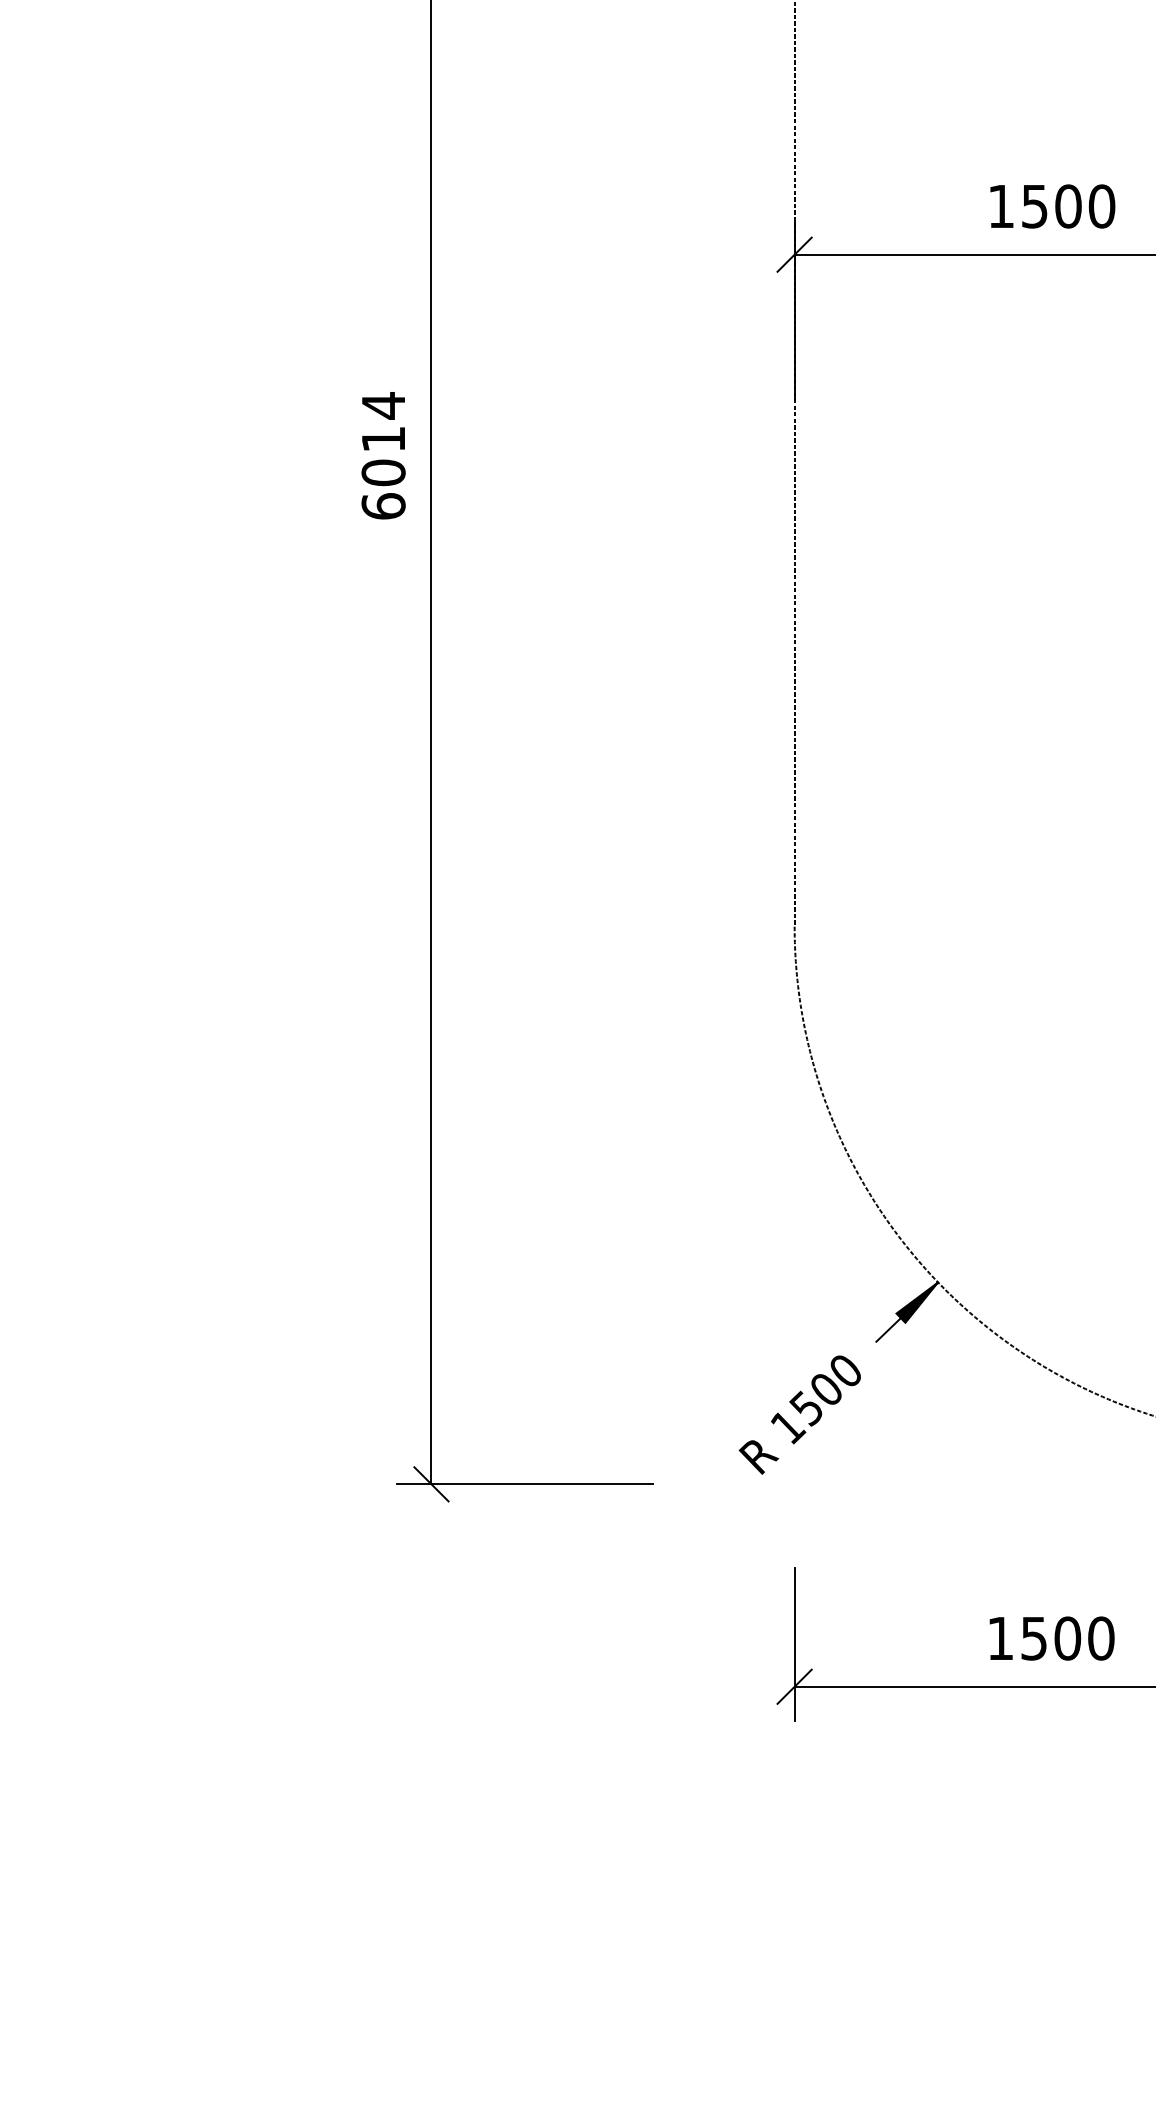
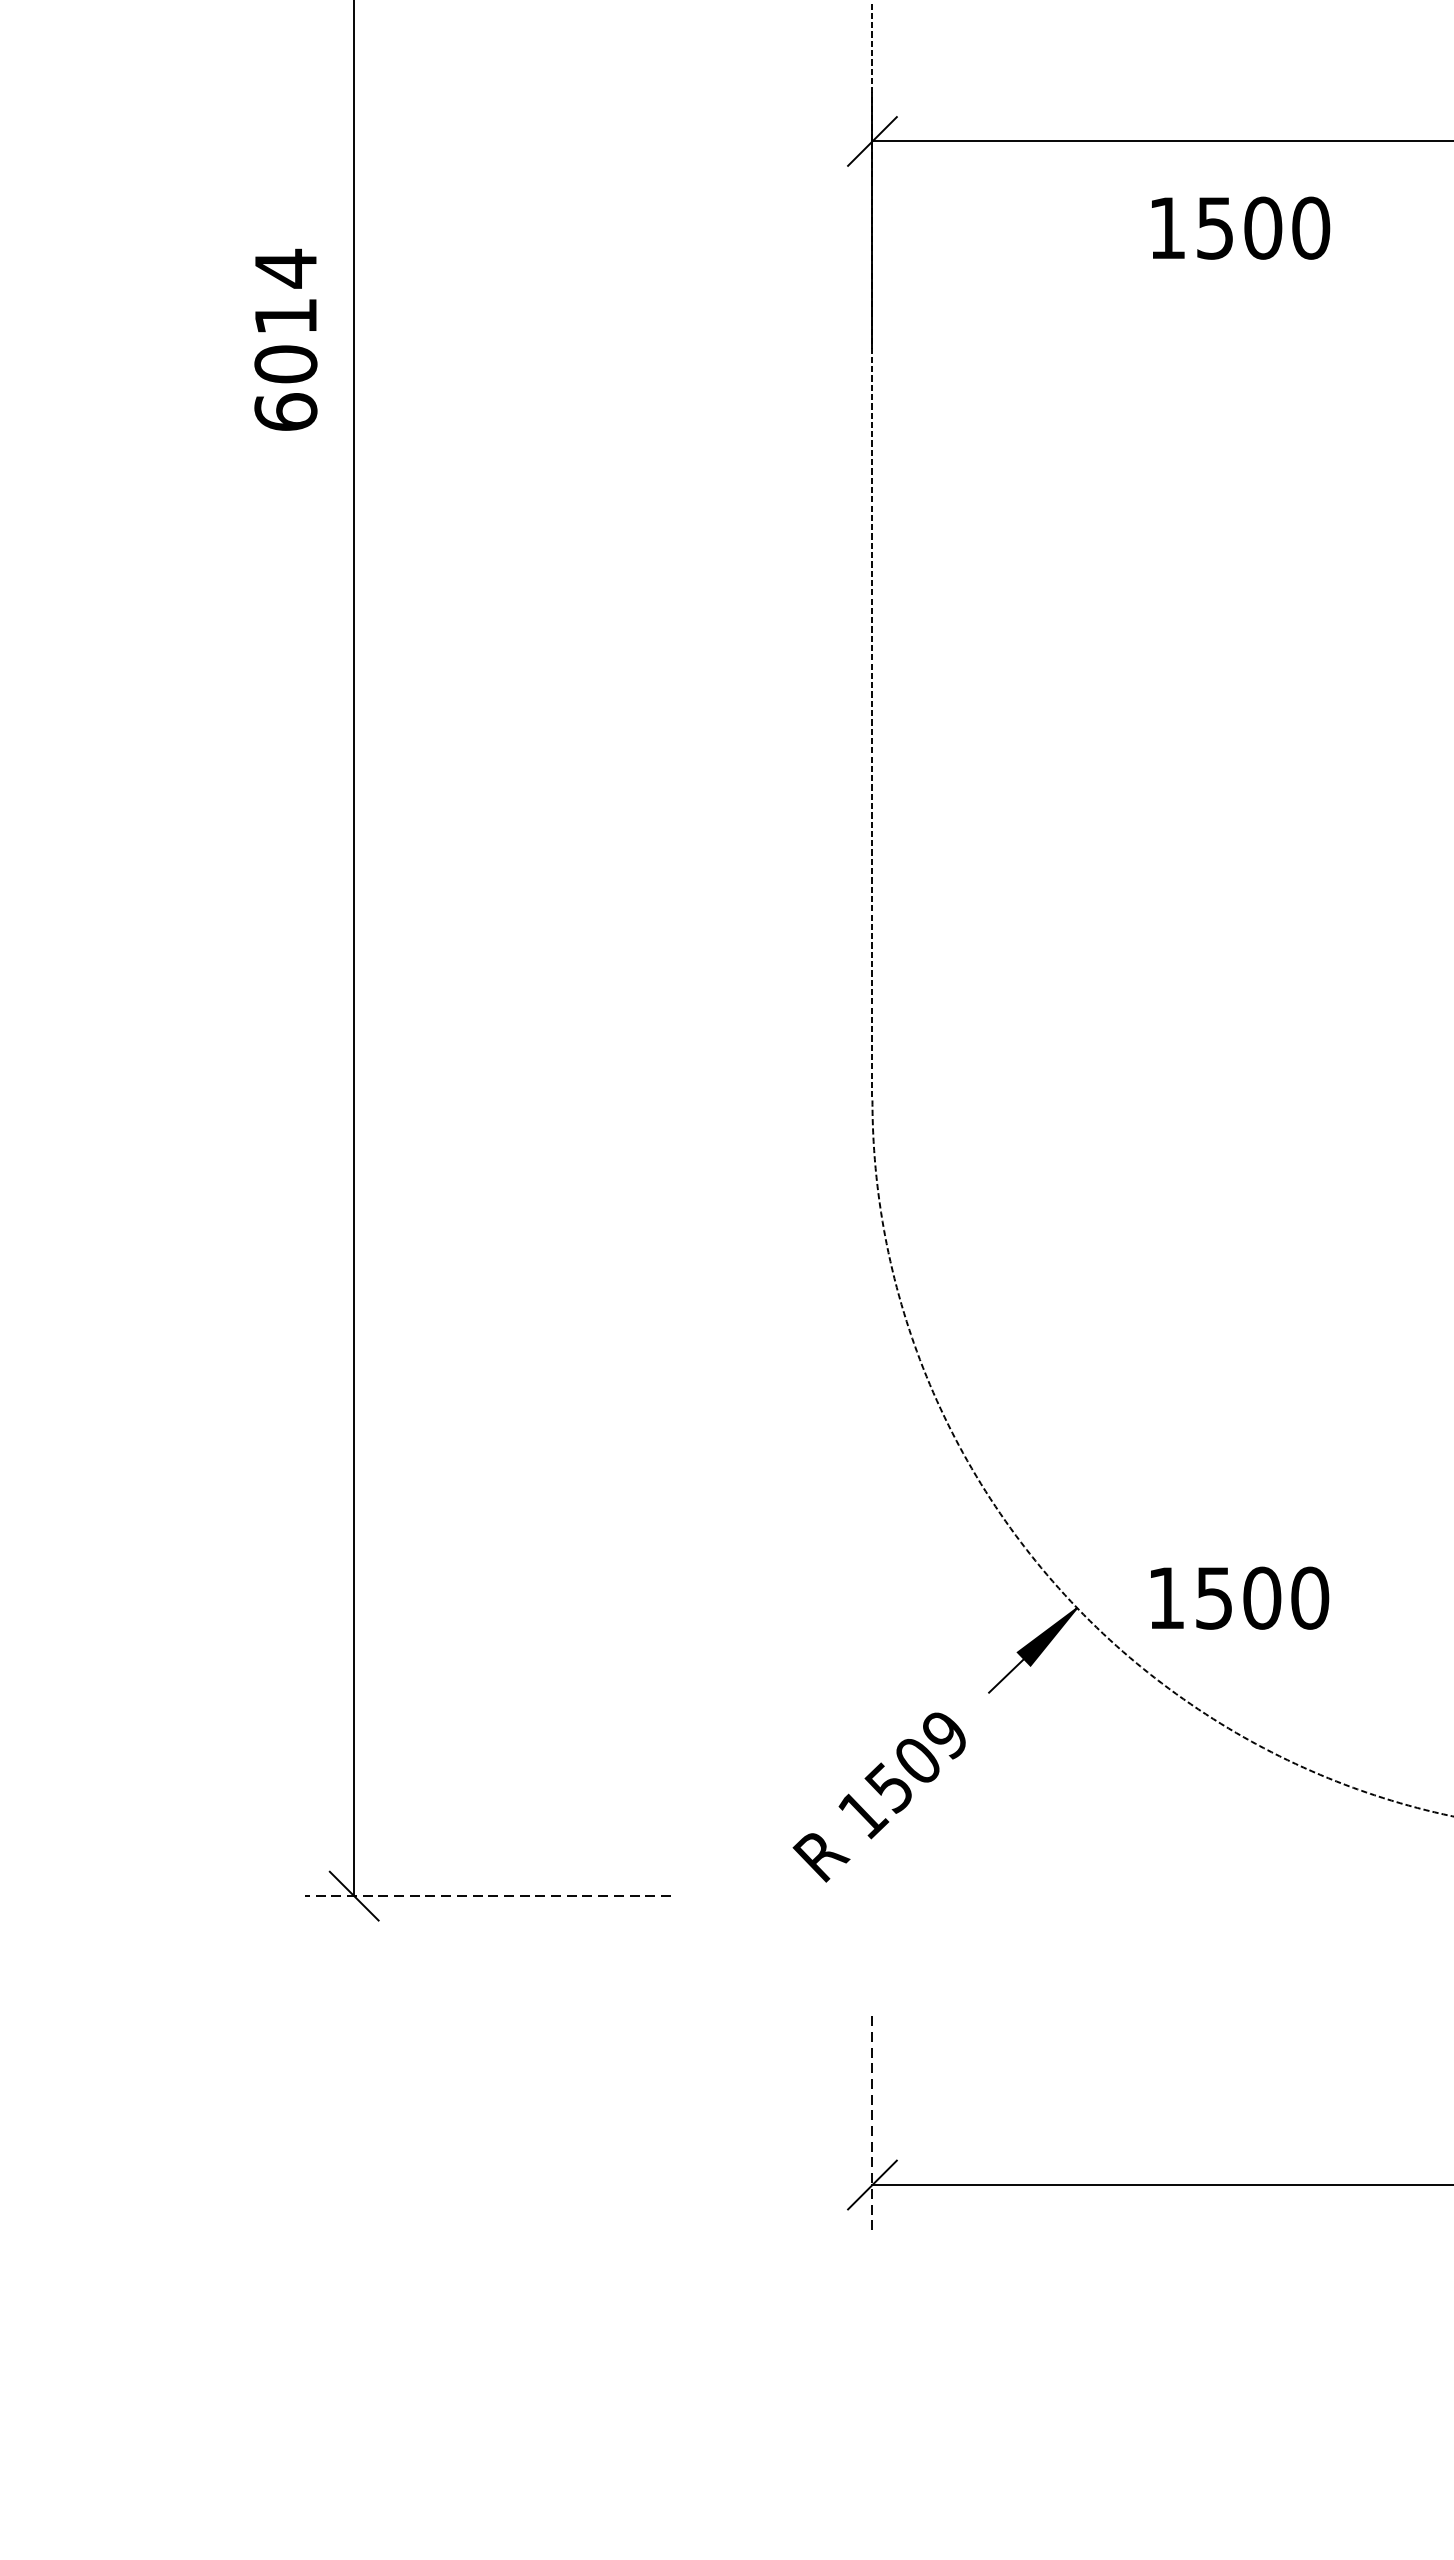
text: (1052, 206) -> (1240, 228), moved
text: (383, 455) -> (285, 339), moved
text: (845, 1371) -> (945, 1735), 1500 -> 1509
line: (524, 1484) -> (486, 1896), solid -> dashed
text: (1051, 1638) -> (1239, 1598), moved
line: (794, 1645) -> (872, 2126), solid -> dashed

